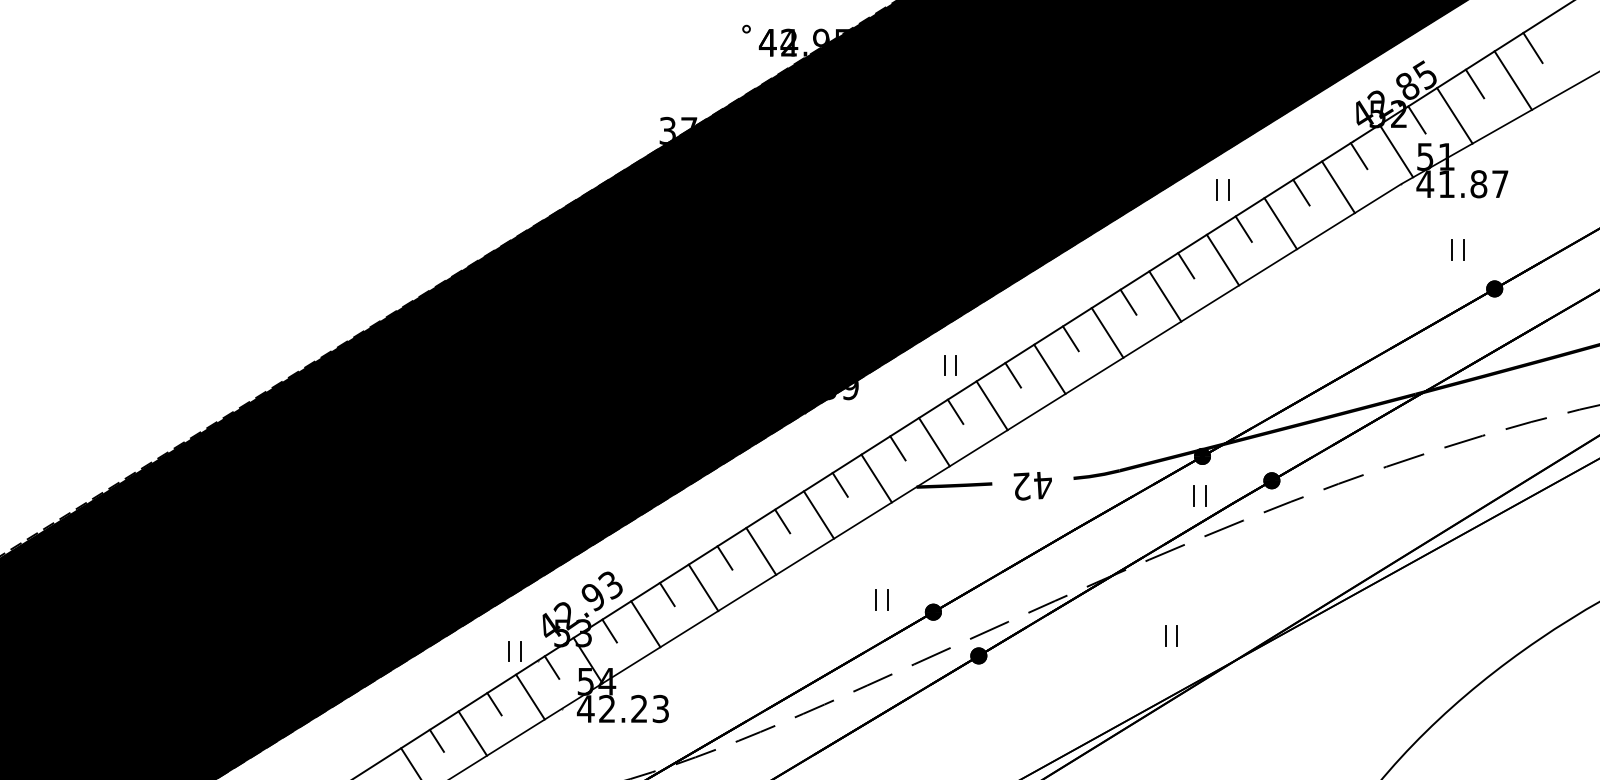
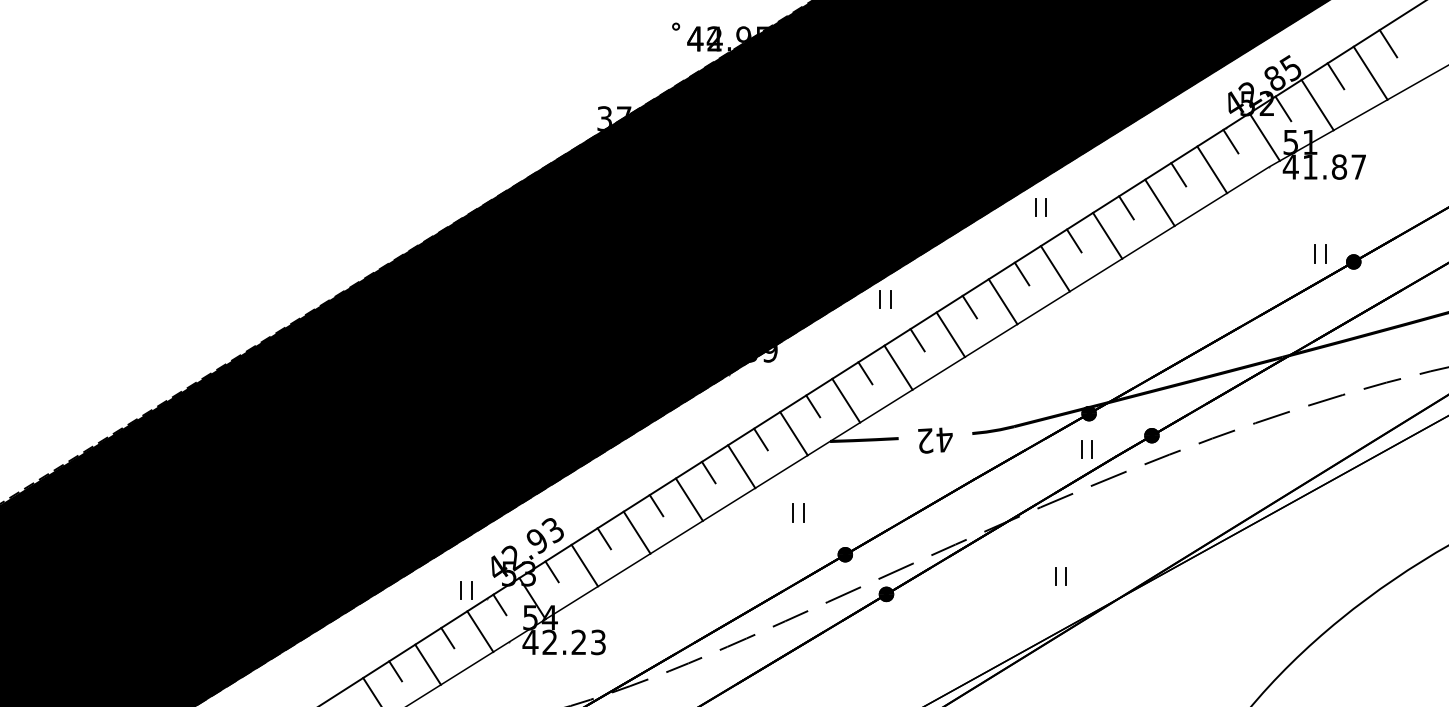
part: (1222, 189) -> (1040, 207), moved
part: (1457, 249) -> (1320, 253), moved
part: (950, 365) -> (885, 299), moved
part: (881, 599) -> (798, 512), moved

